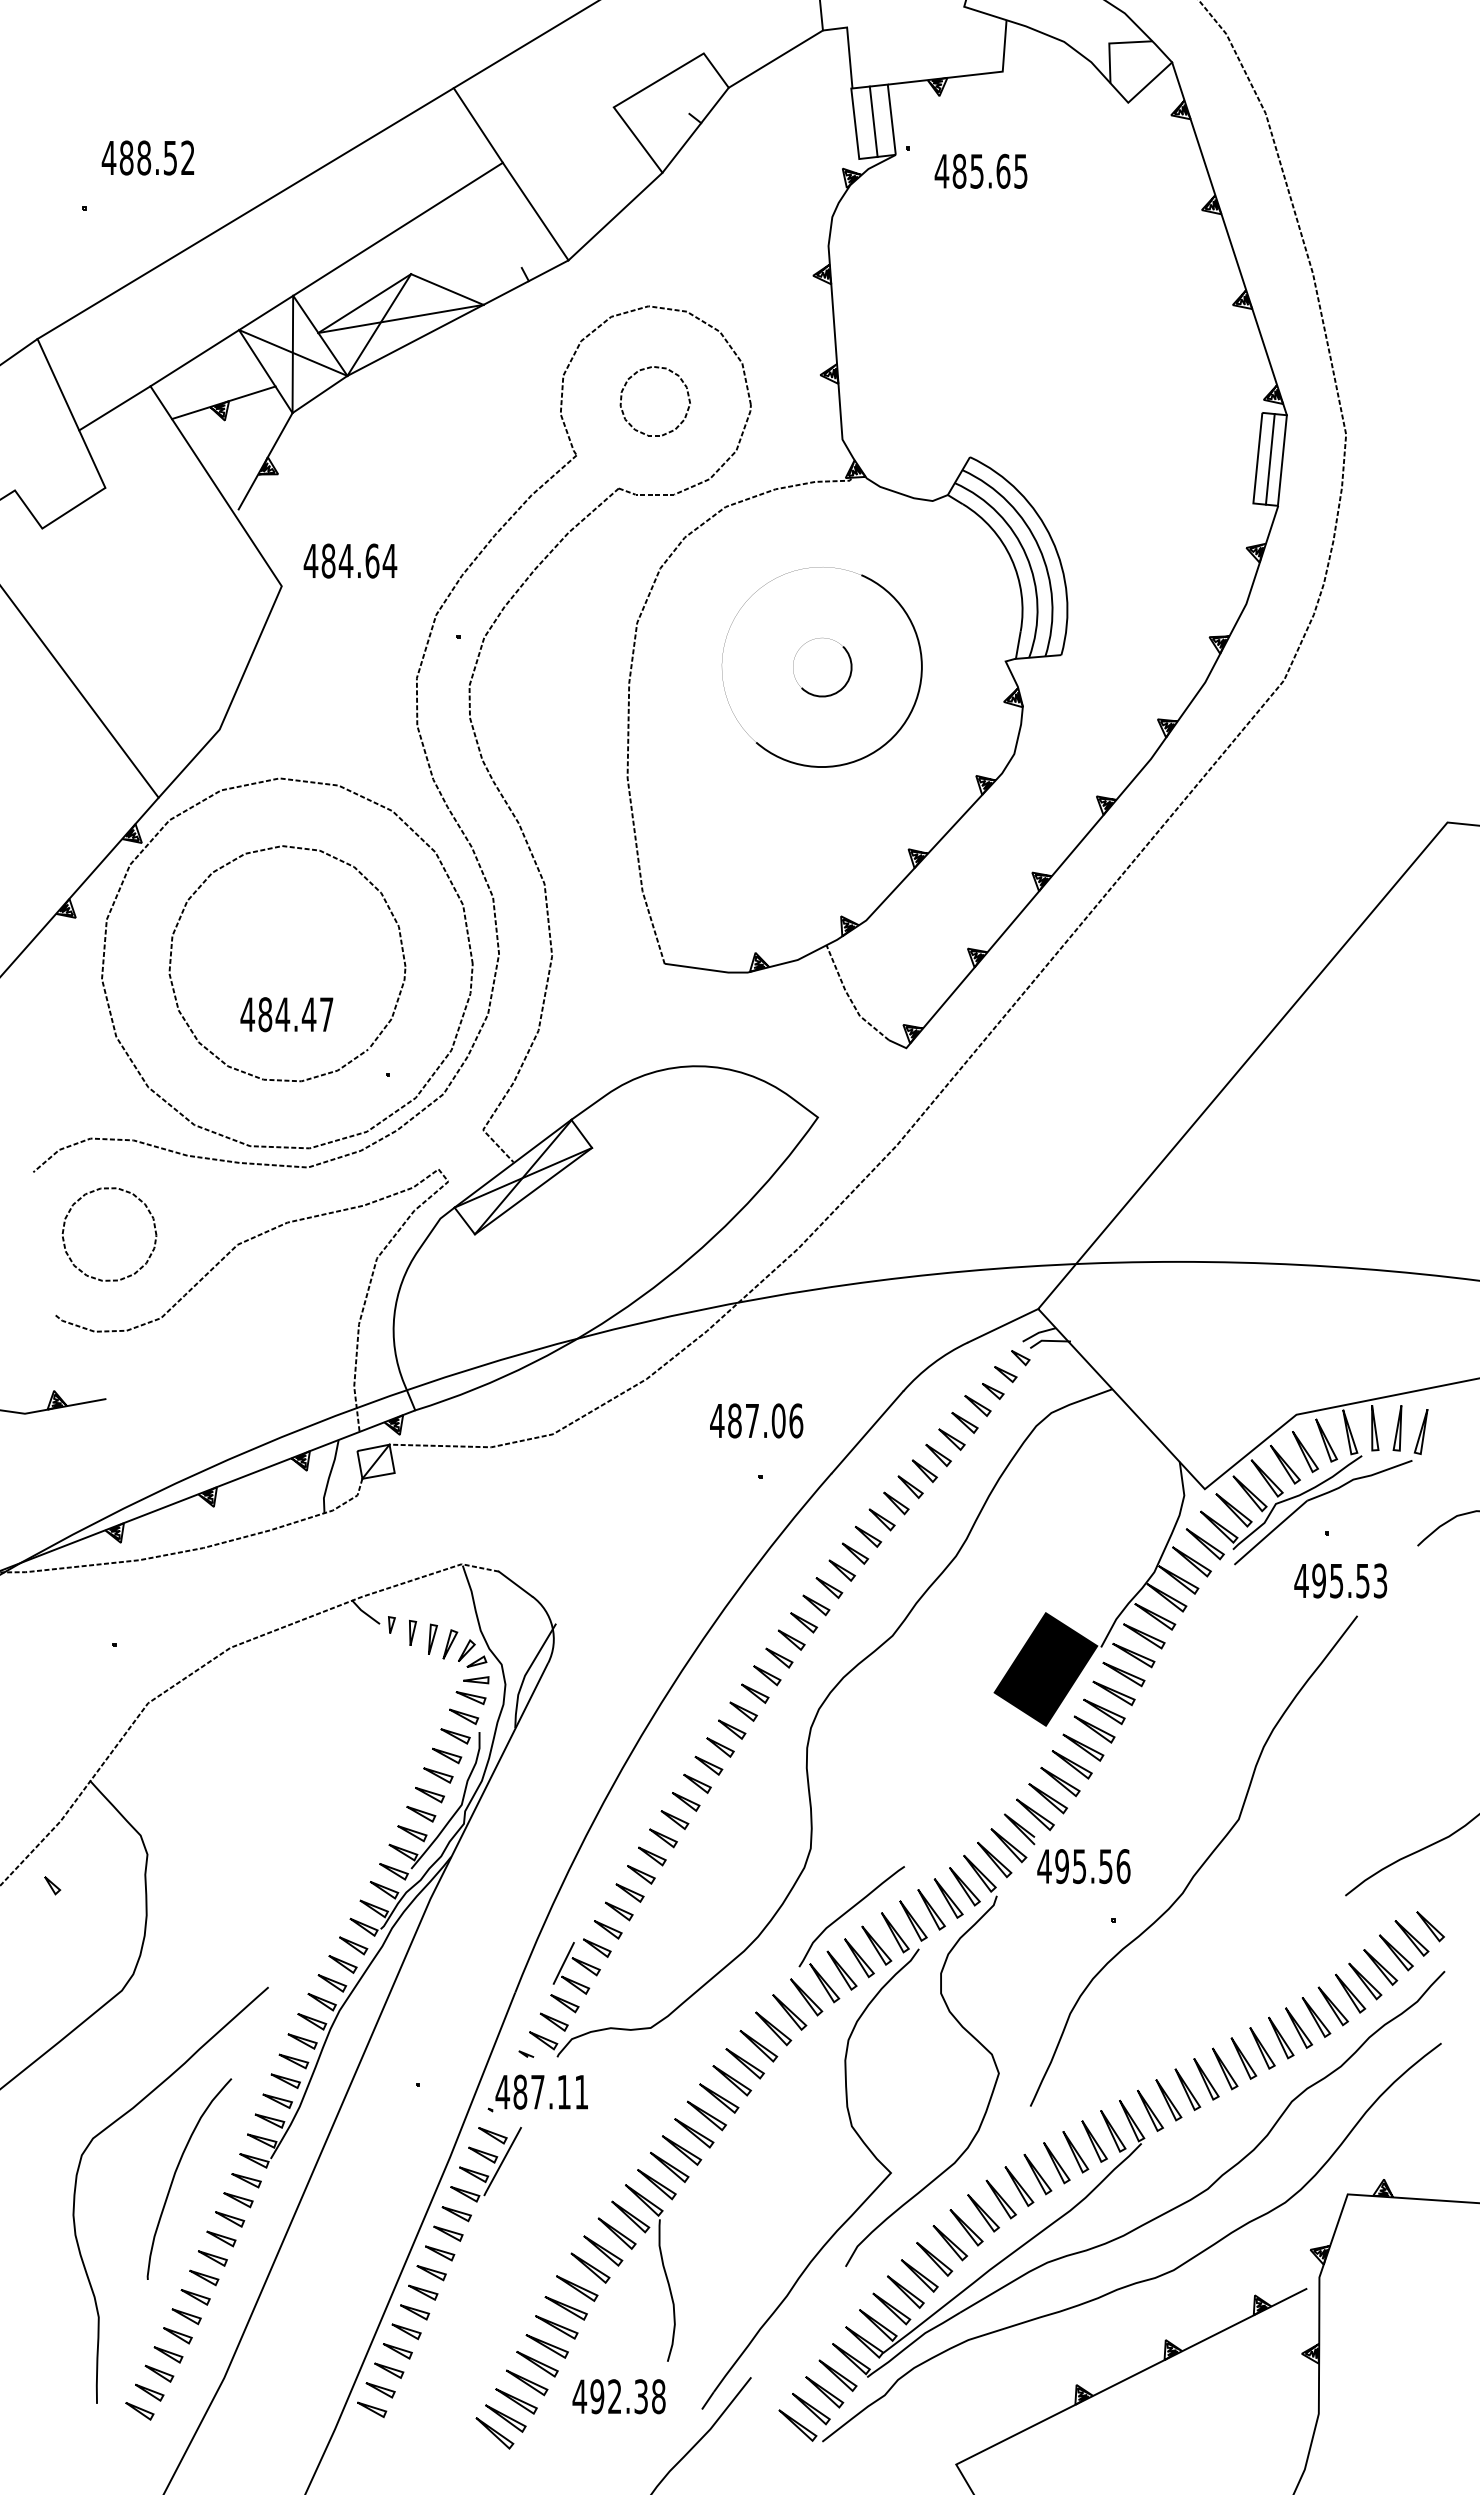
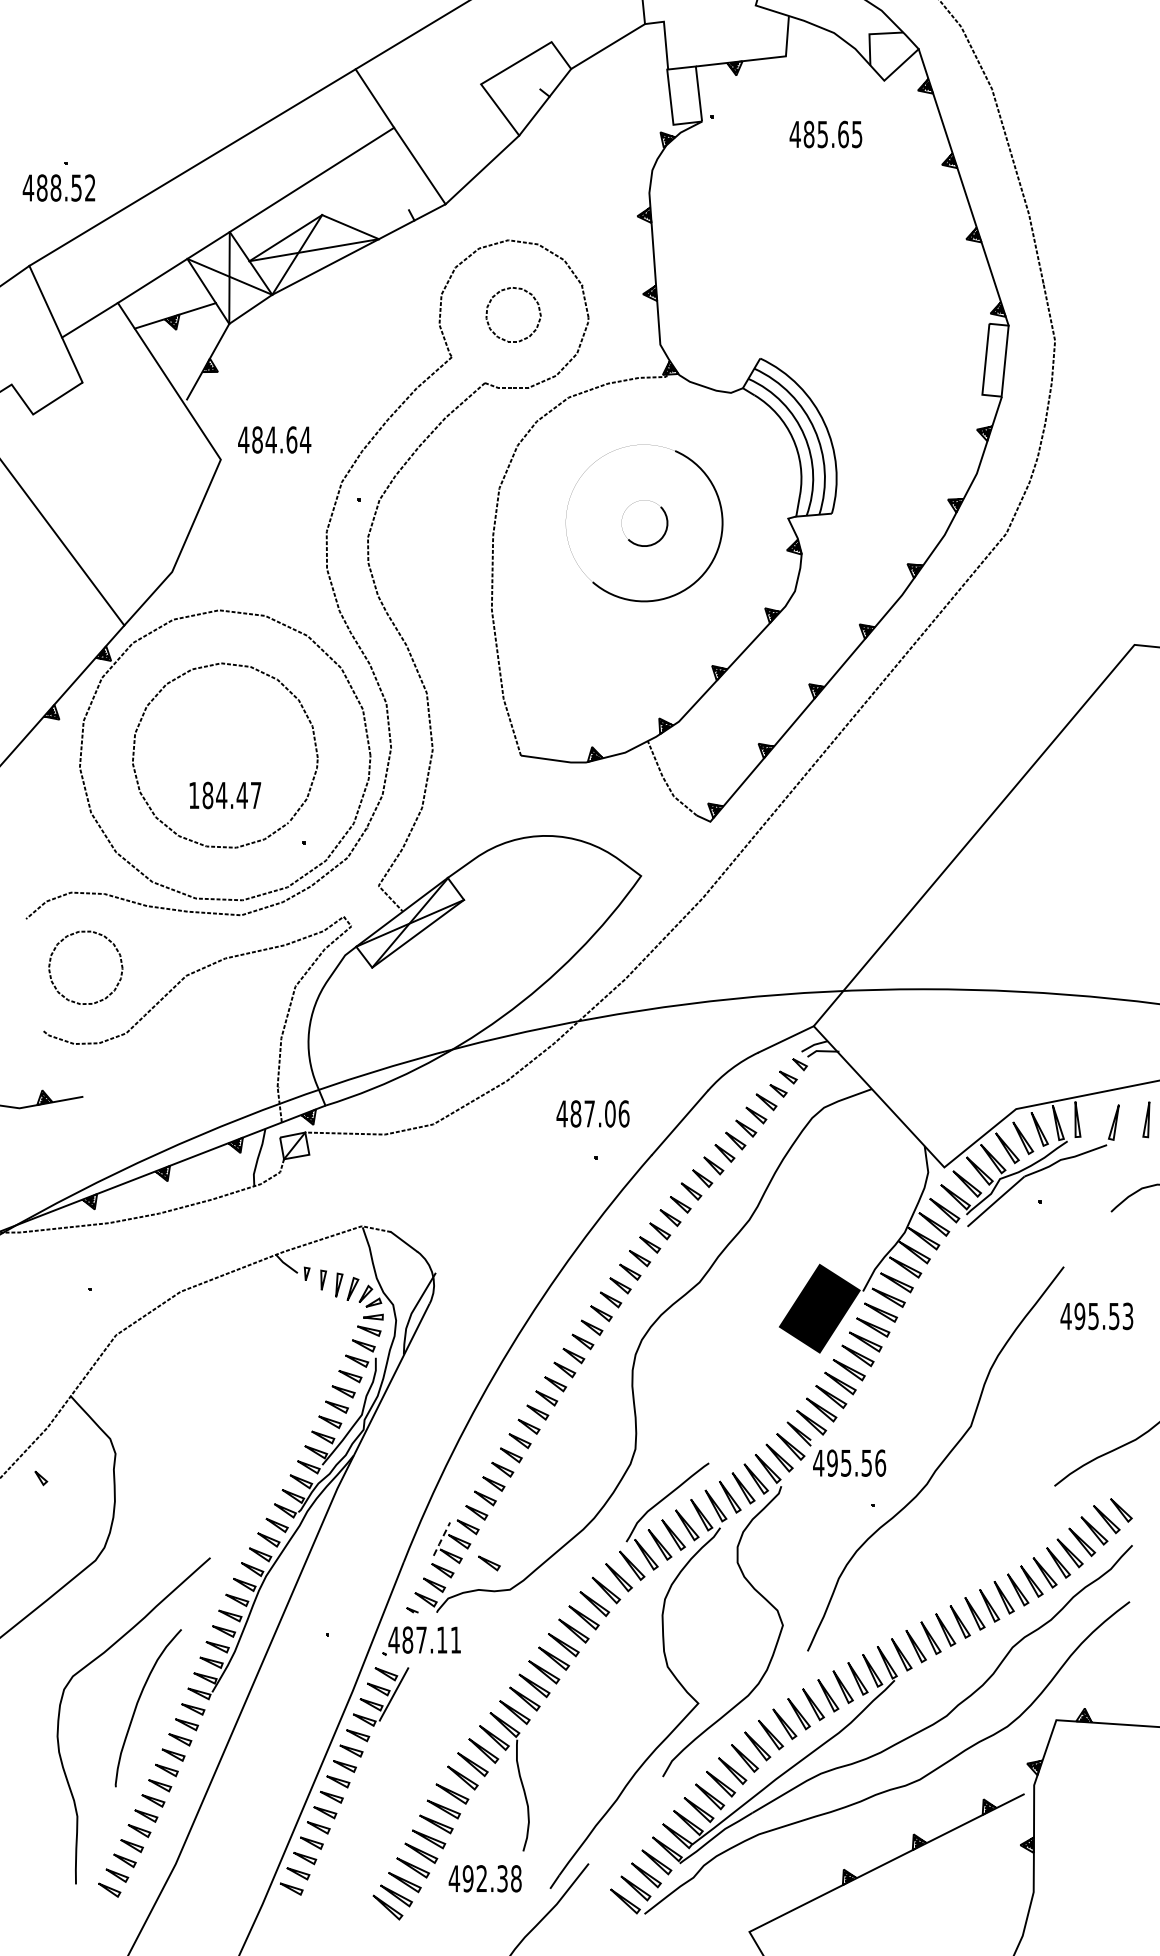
line: (873, 121) -> (684, 95), removed
text: (147, 157) -> (58, 187), moved
text: (980, 171) -> (825, 134), moved
line: (1270, 458) -> (995, 359), removed
text: (246, 1014) -> (193, 795), 484.47 -> 184.47
part: (1397, 1428) -> (1146, 1119), moved
text: (1340, 1581) -> (1096, 1316), moved
line: (563, 1963) -> (441, 1539), solid -> dashed
part: (624, 1994) -> (489, 1563), added

